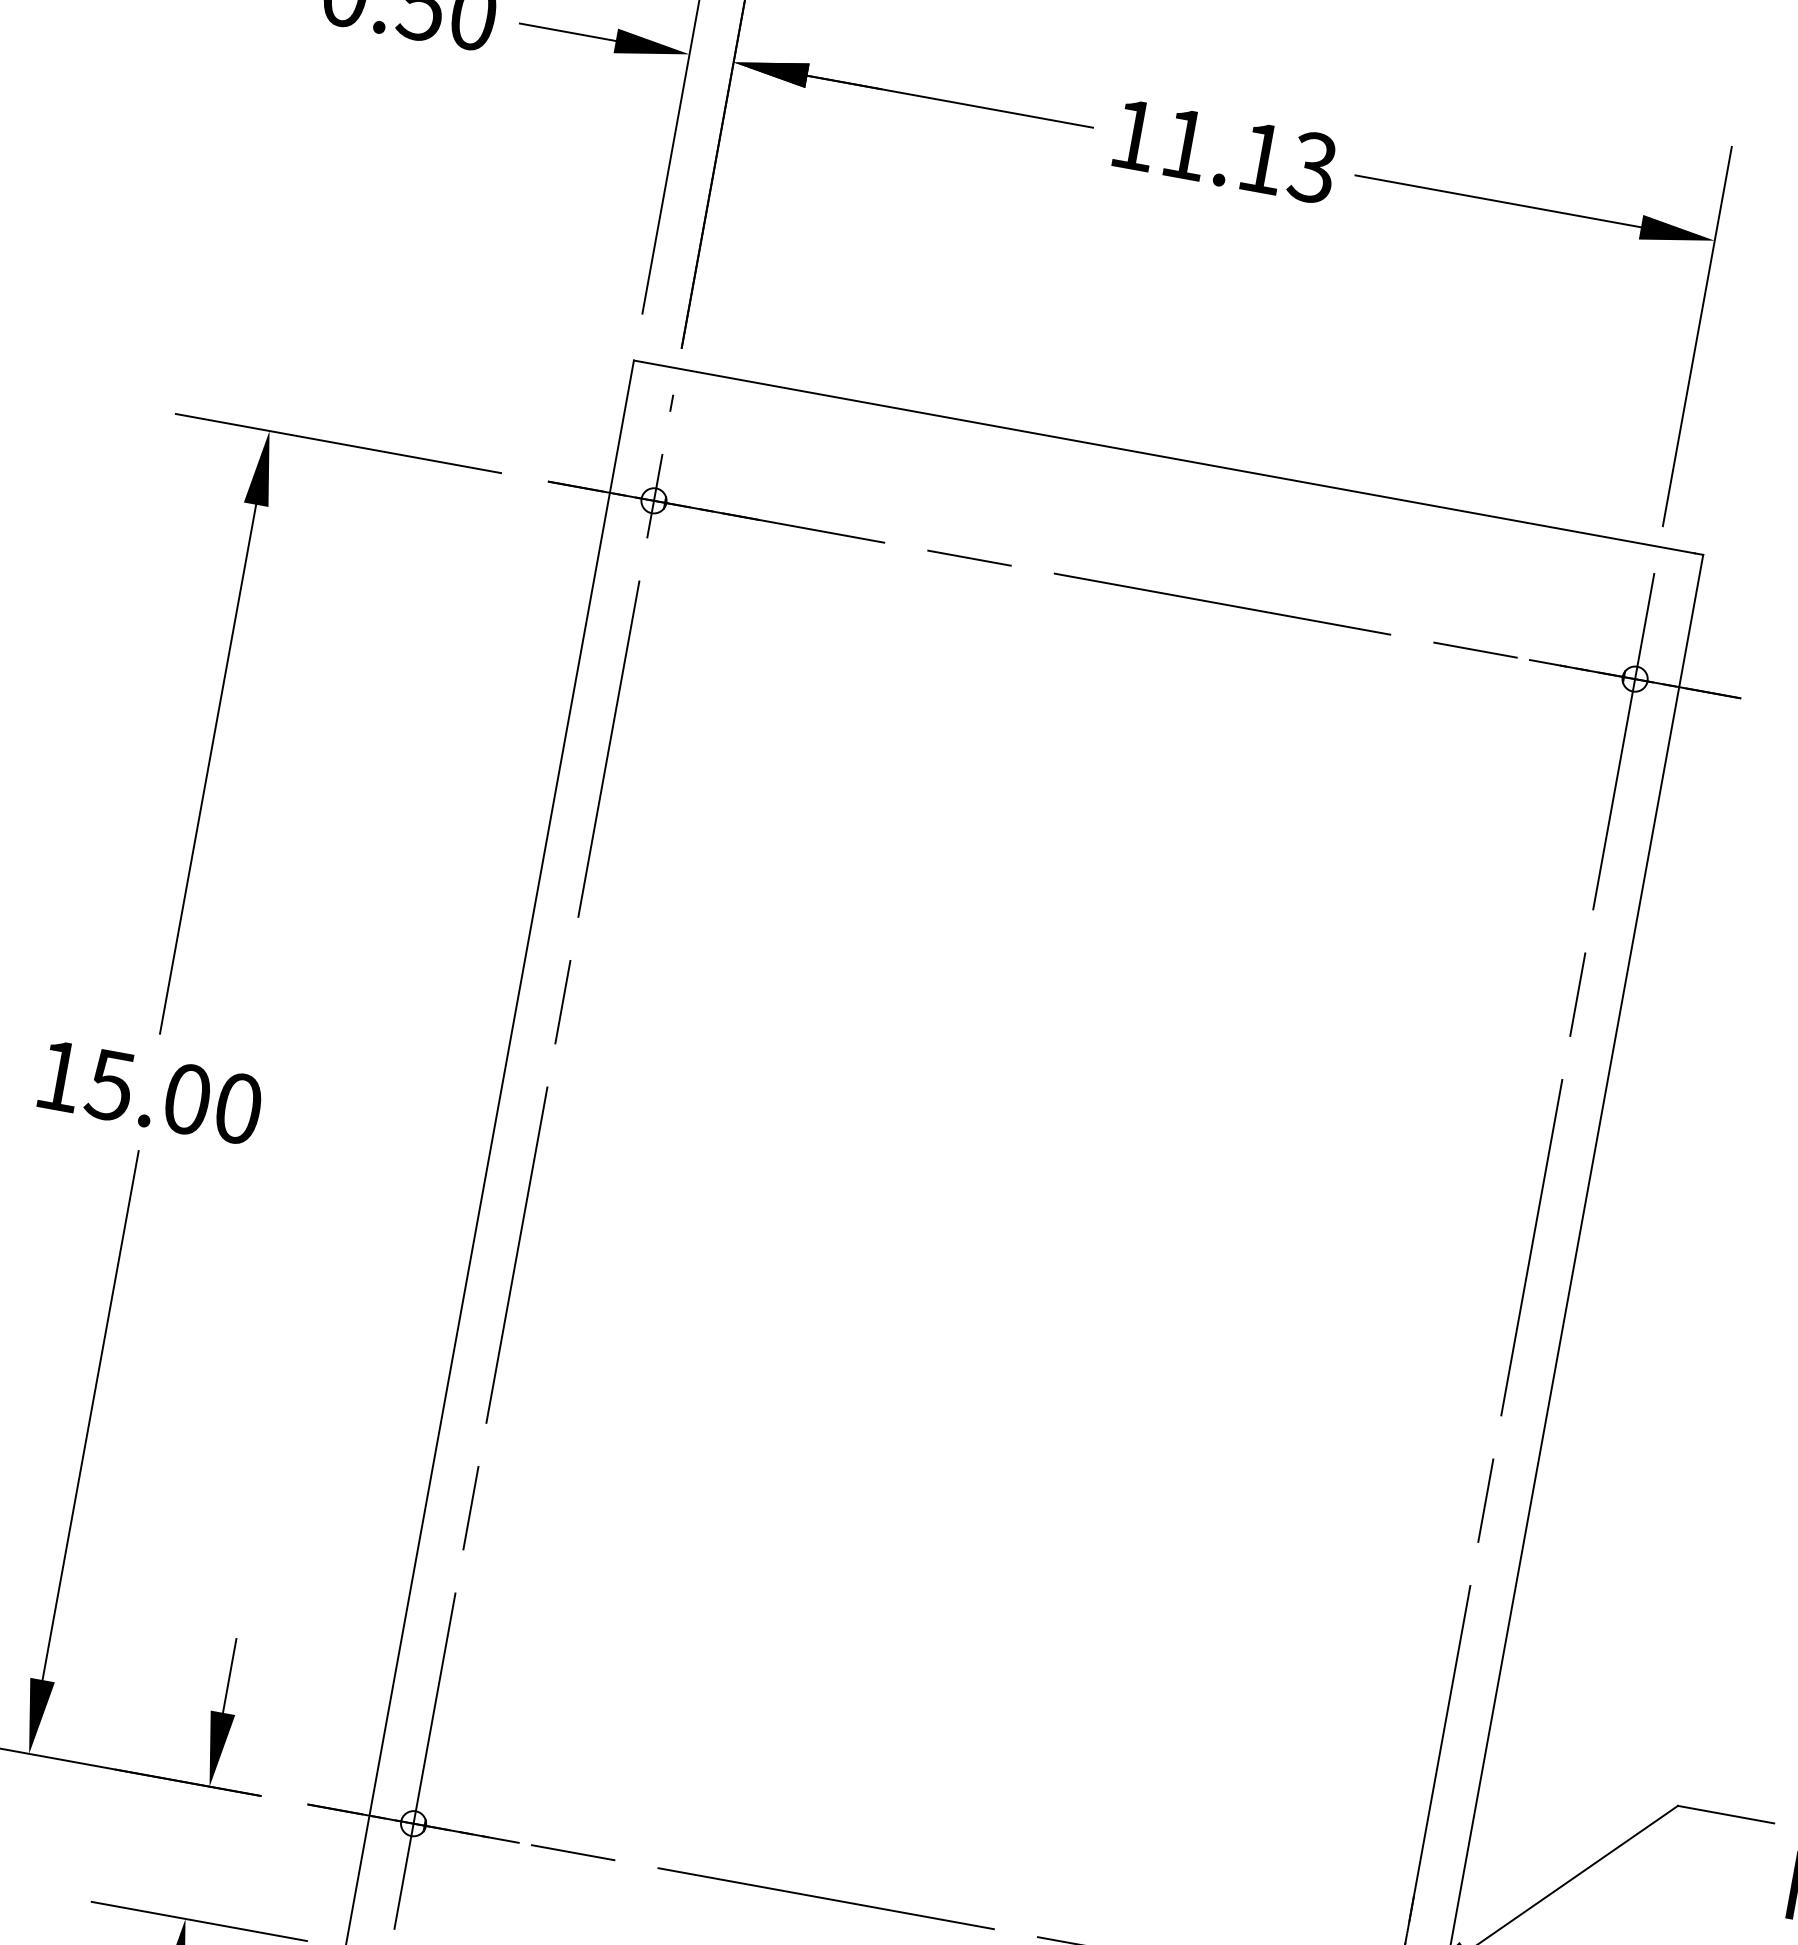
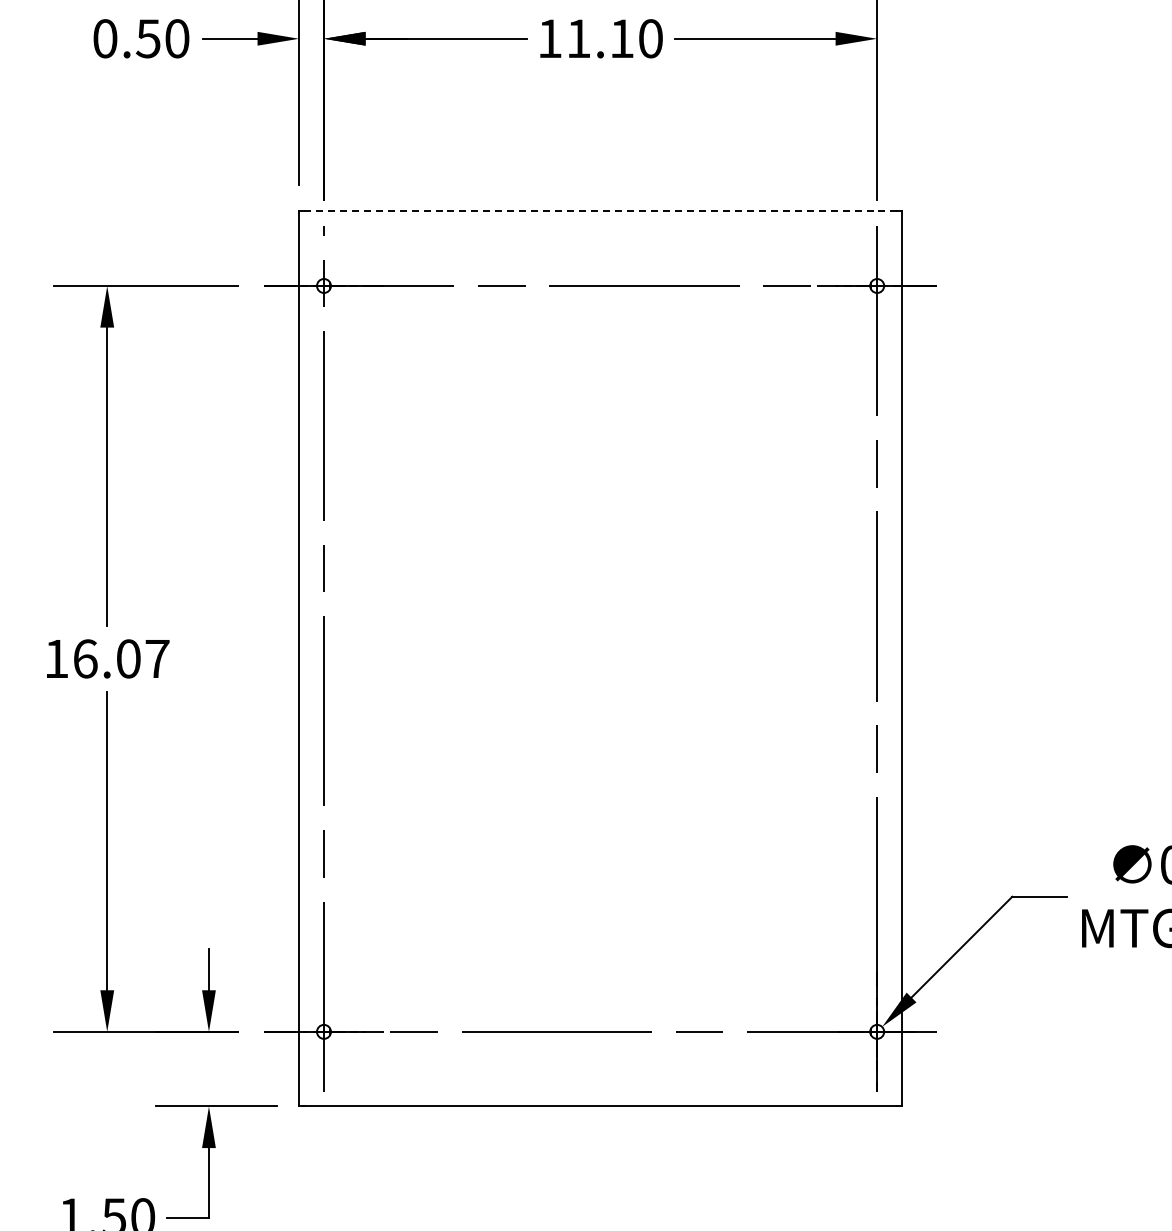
text: (1312, 167) -> (650, 38), 11.13 -> 11.10
line: (1168, 457) -> (600, 211), solid -> dashed
text: (173, 1095) -> (120, 658), 15.00 -> 16.07

